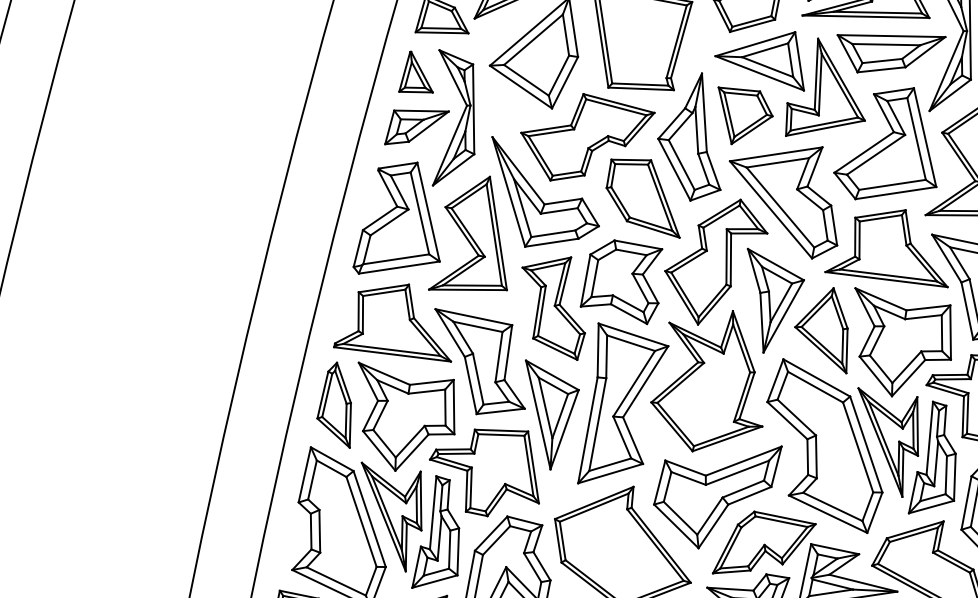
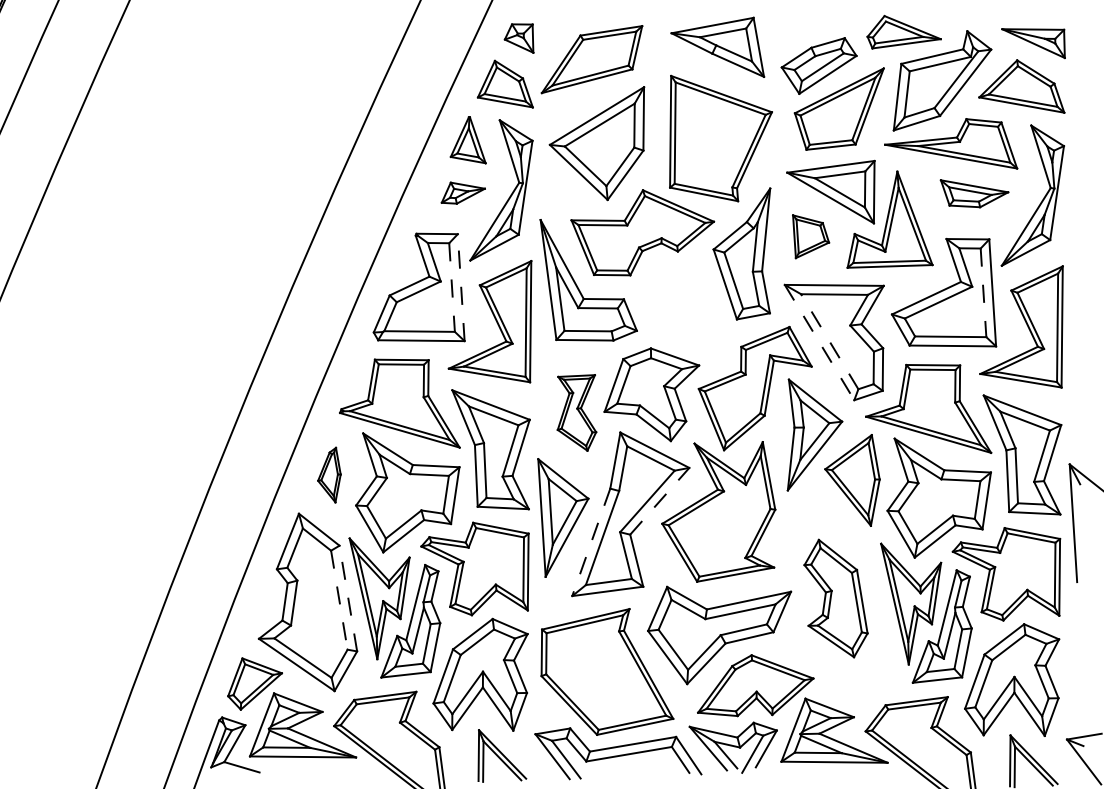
part: (893, 47) -> (974, 193), size x0.6
part: (746, 112) -> (810, 236), size x0.7
part: (416, 123) -> (463, 192), size x0.6
line: (916, 139) -> (983, 293), solid -> dashed
part: (641, 199) -> (685, 309), removed
line: (780, 207) -> (829, 341), solid -> dashed
line: (771, 210) -> (819, 343), solid -> dashed
line: (428, 211) -> (461, 287), solid -> dashed
line: (420, 214) -> (452, 288), solid -> dashed
part: (554, 311) -> (576, 412), size x0.7
line: (645, 382) -> (659, 501), solid -> dashed
part: (333, 406) -> (329, 474), size x0.6
line: (588, 430) -> (591, 542), solid -> dashed
part: (824, 446) -> (835, 598), size x0.6
line: (369, 518) -> (348, 598), solid -> dashed
line: (361, 522) -> (339, 600), solid -> dashed

